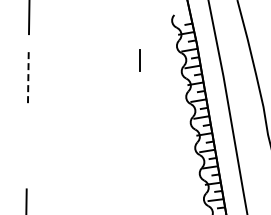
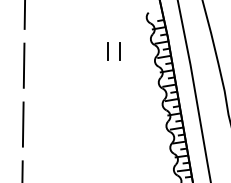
line: (125, 60) -> (106, 51), added
line: (28, 77) -> (24, 65), dashed -> solid
line: (26, 146) -> (22, 124), added

